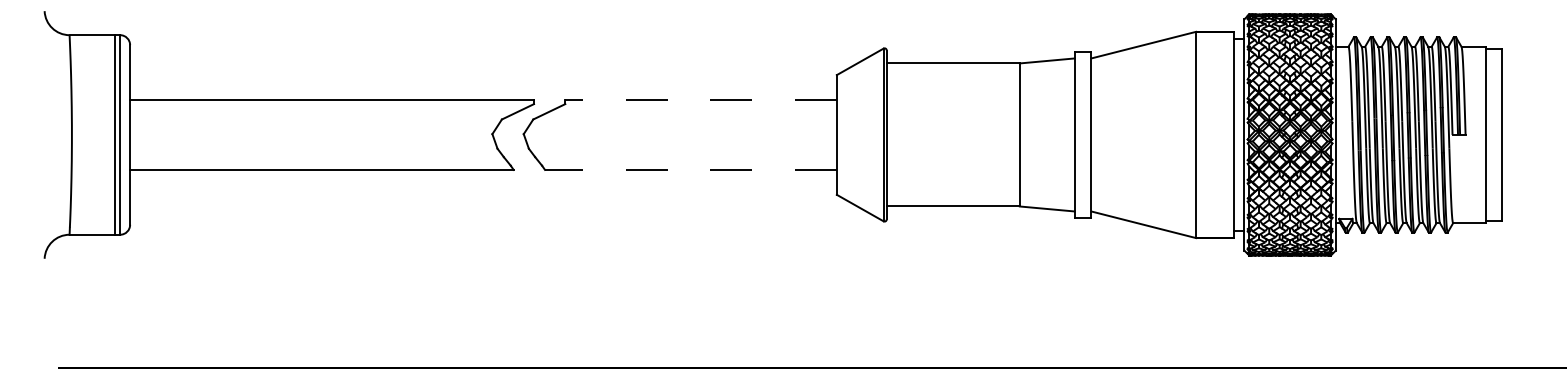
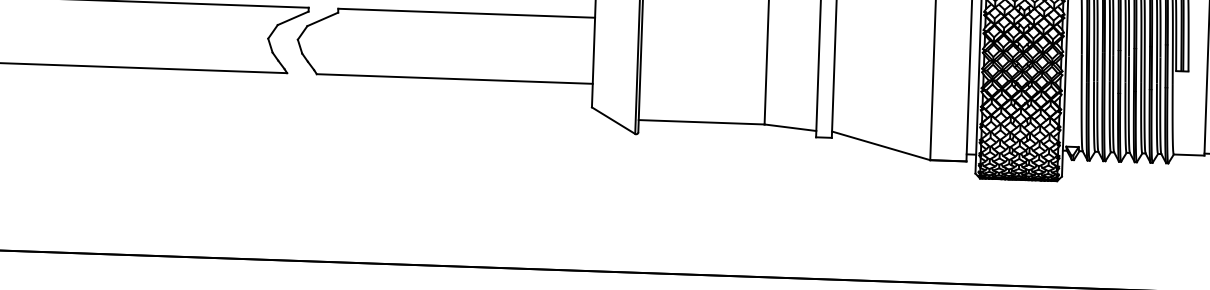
line: (701, 100) -> (467, 13), dashed -> solid
line: (690, 169) -> (454, 78), dashed -> solid

